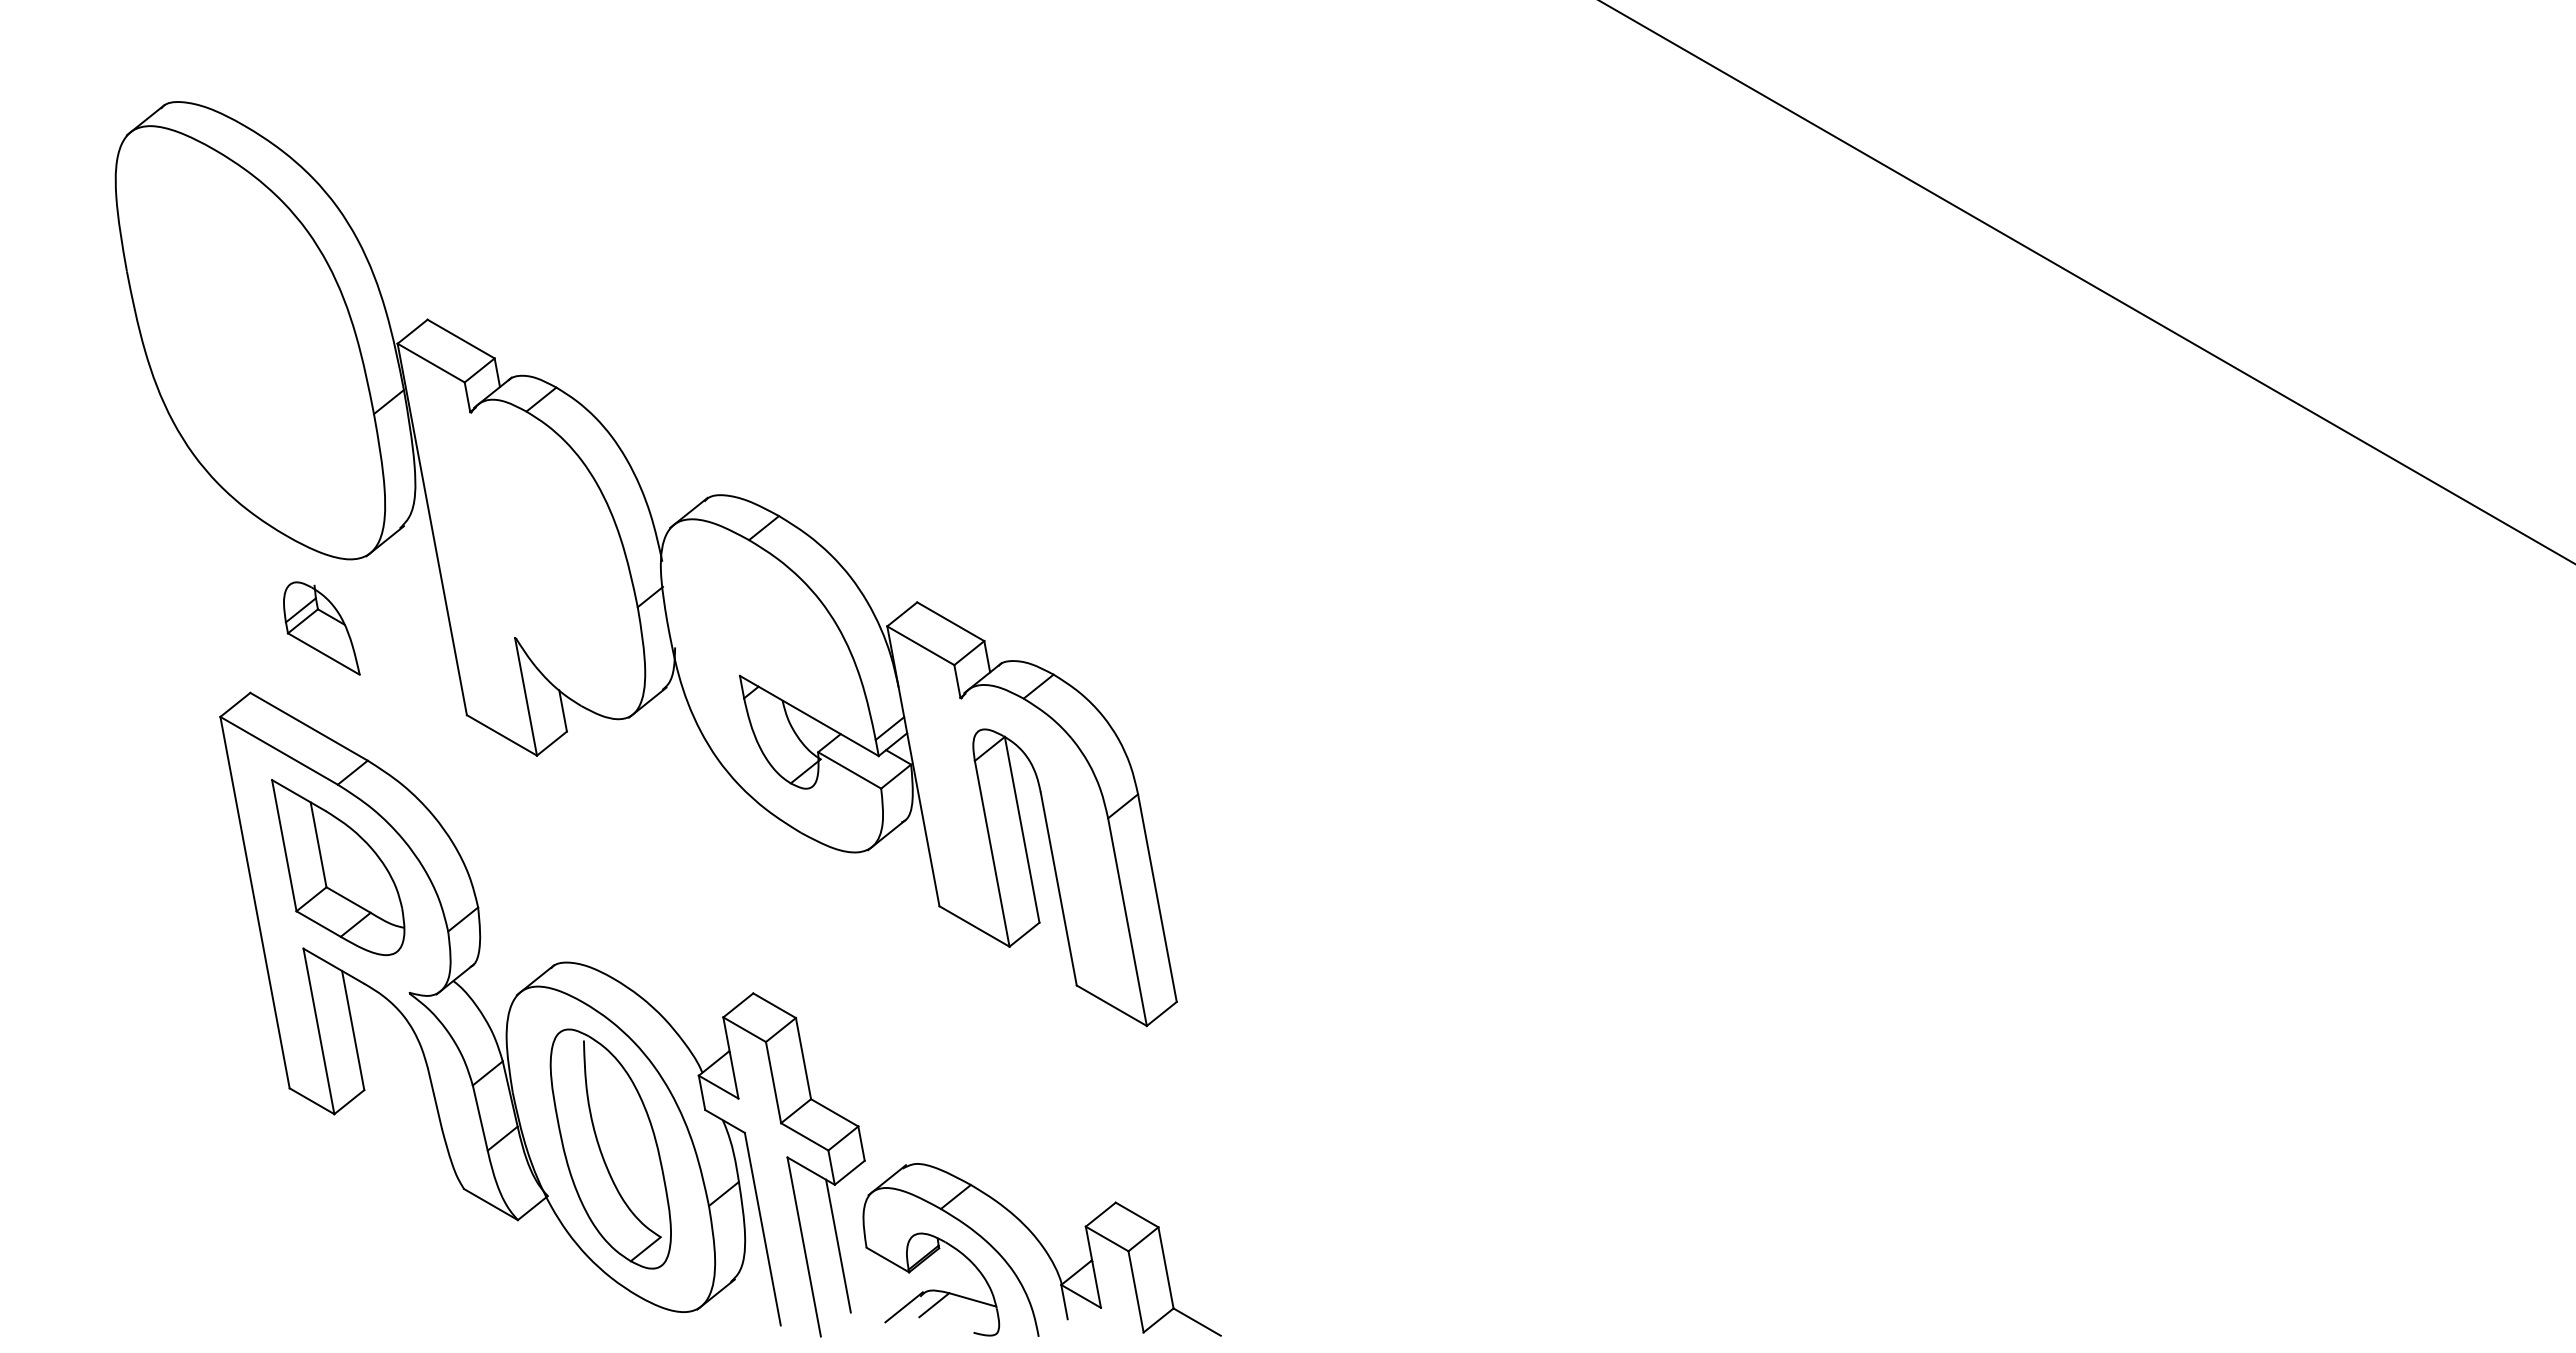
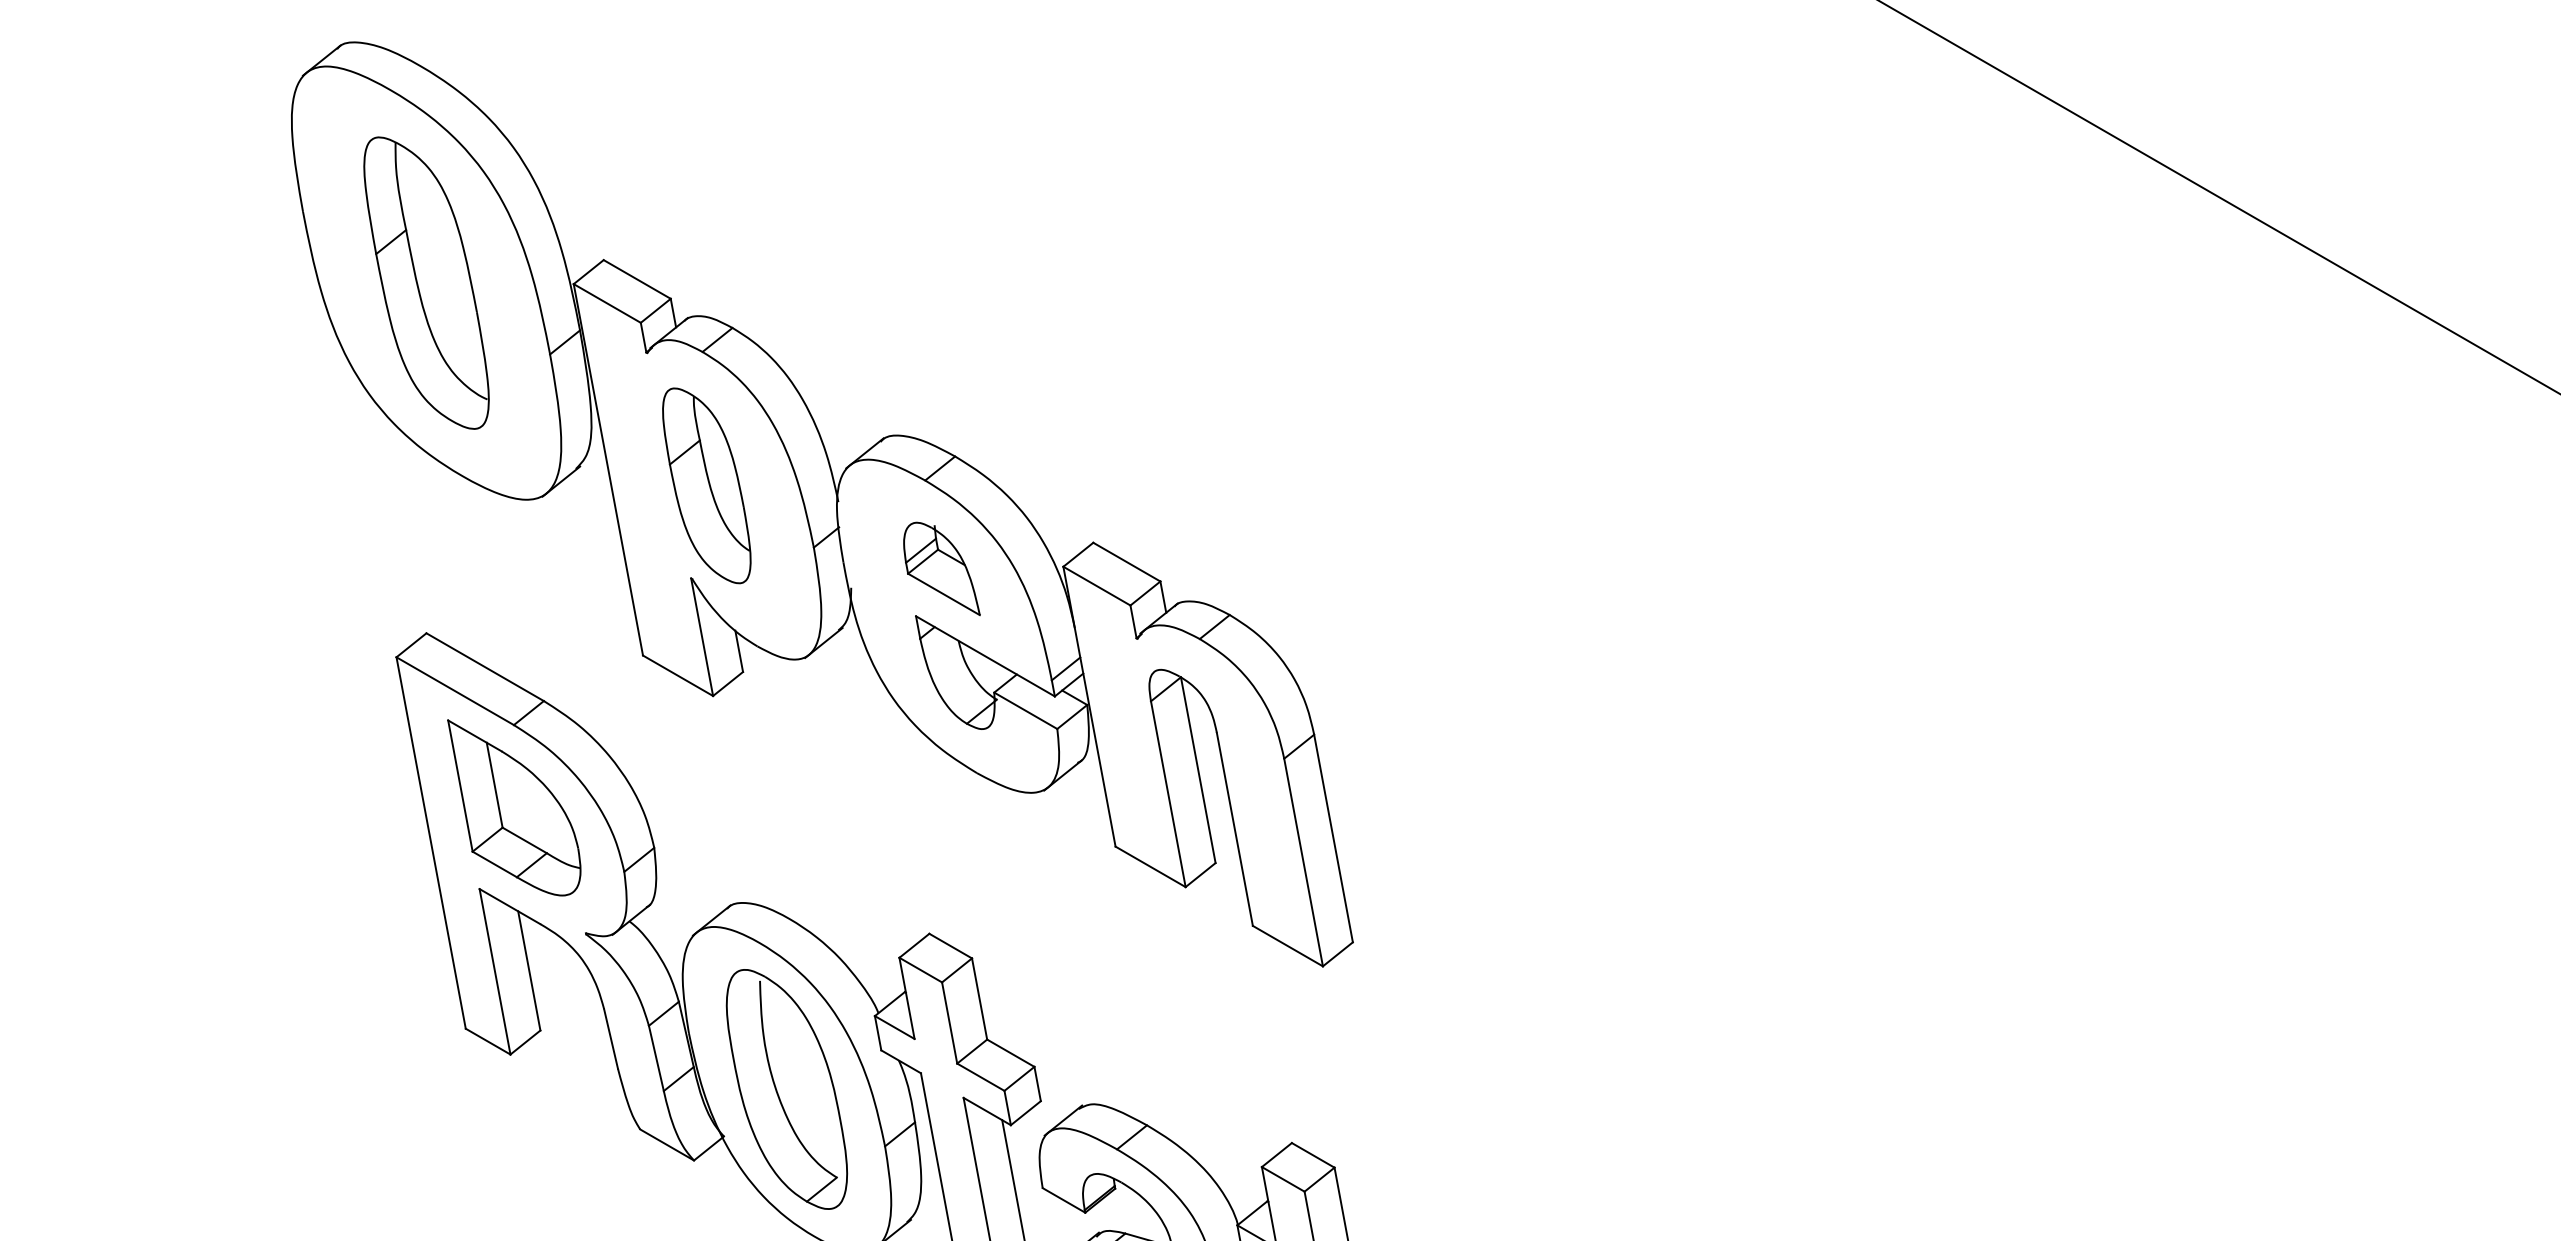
part: (250, 342) -> (426, 282), added
part: (530, 545) -> (706, 485), added
part: (321, 628) -> (941, 568), moved

